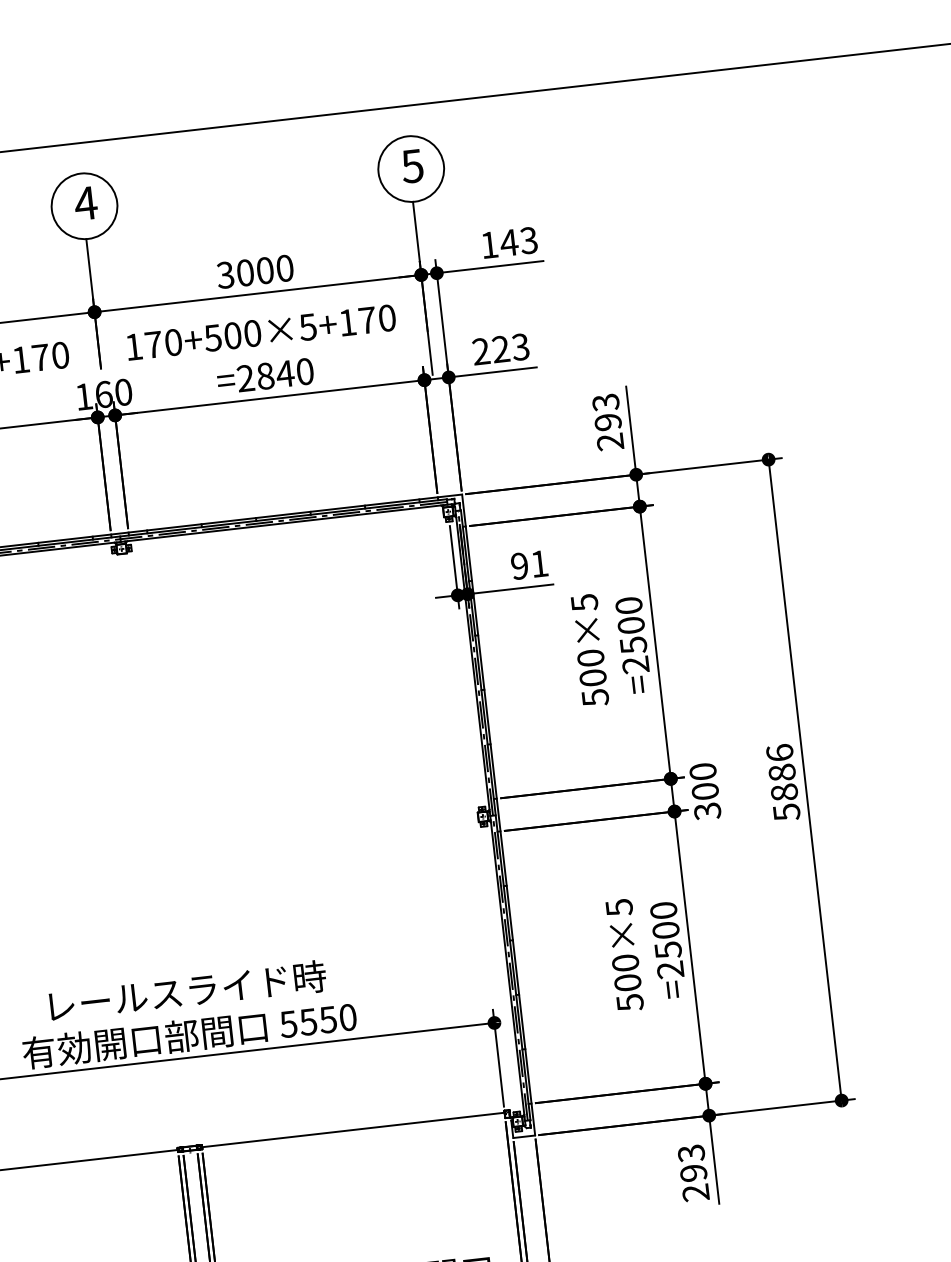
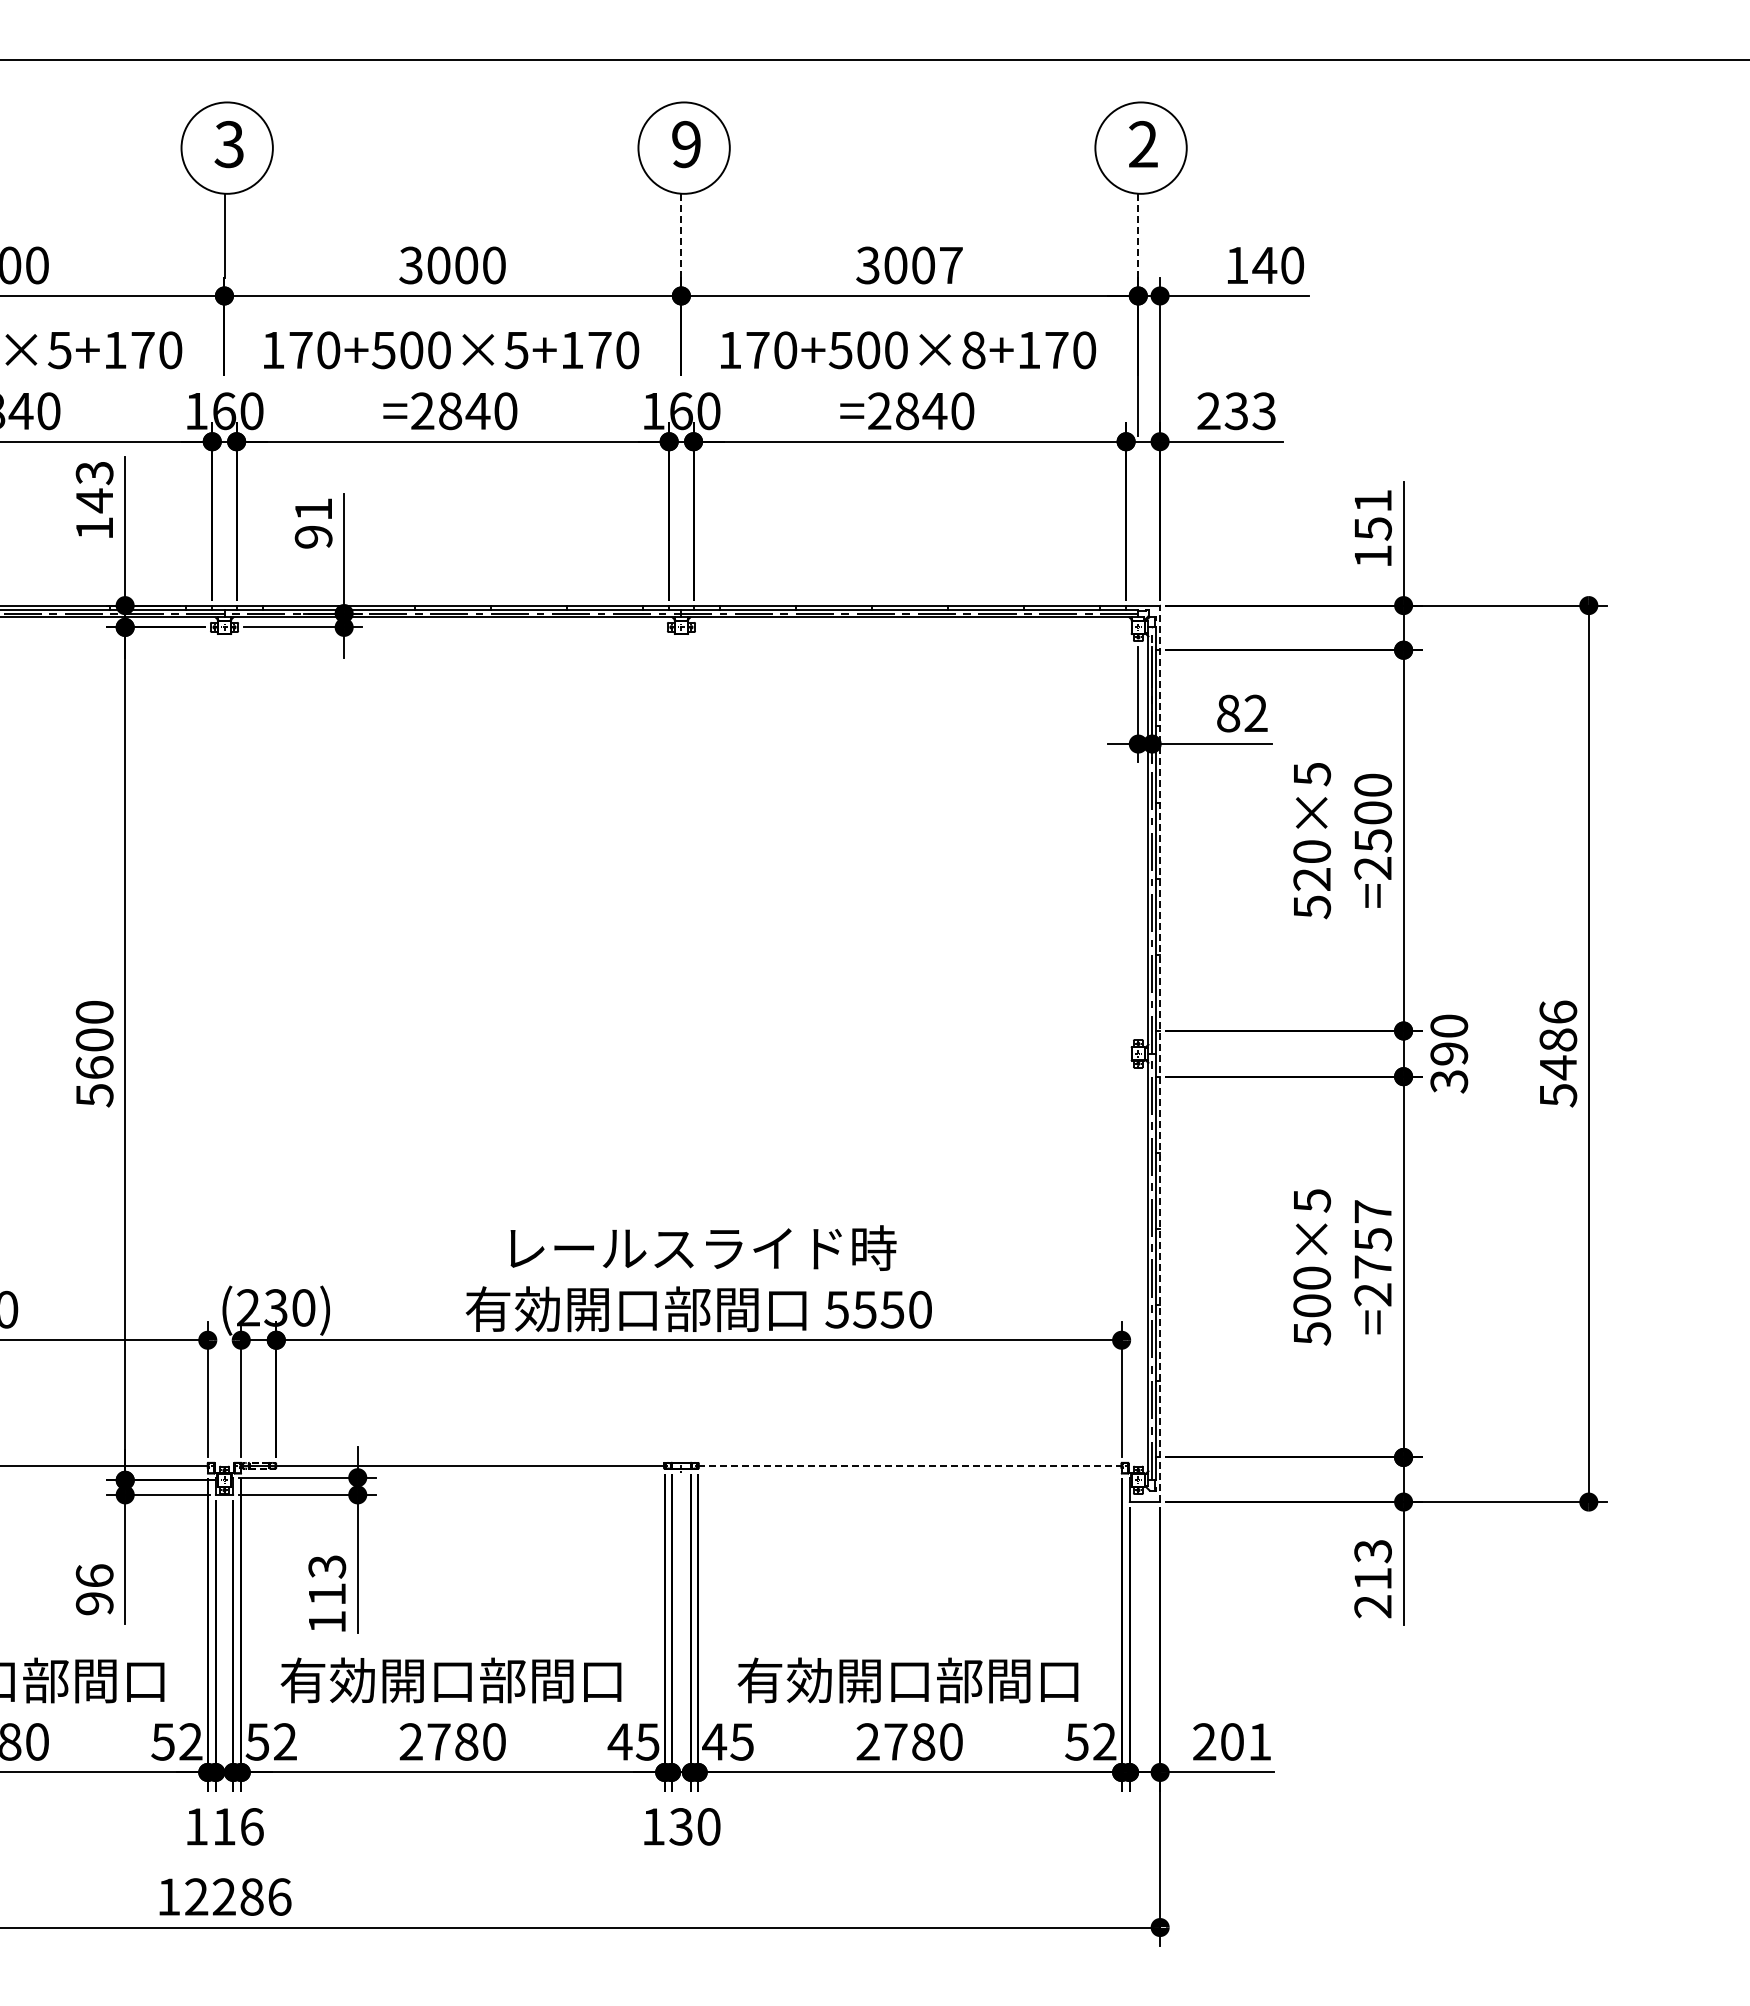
text: (411, 166) -> (1142, 144), 5 -> 2
text: (85, 203) -> (686, 144), 4 -> 9
line: (416, 231) -> (1138, 235), solid -> dashed
text: (529, 240) -> (1292, 265), 143 -> 140
line: (89, 268) -> (681, 235), solid -> dashed
text: (285, 268) -> (951, 265), 3000 -> 3007
text: (307, 327) -> (973, 350), 170+500×5+170 -> 170+500×8+170
text: (500, 349) -> (1236, 411), 223 -> 233
text: (607, 422) -> (1372, 528), 293 -> 151
text: (529, 565) -> (1242, 713), 91 -> 82
text: (593, 677) -> (1312, 879), 500×5 -> 520×5
text: (705, 791) -> (1449, 1053), 300 -> 390
text: (784, 792) -> (1558, 1067), 5886 -> 5486
line: (498, 814) -> (1160, 1053), solid -> dashed
text: (665, 930) -> (1372, 1239), =2500 -> =2757
line: (353, 1129) -> (910, 1465), solid -> dashed
text: (693, 1172) -> (1372, 1578), 293 -> 213

